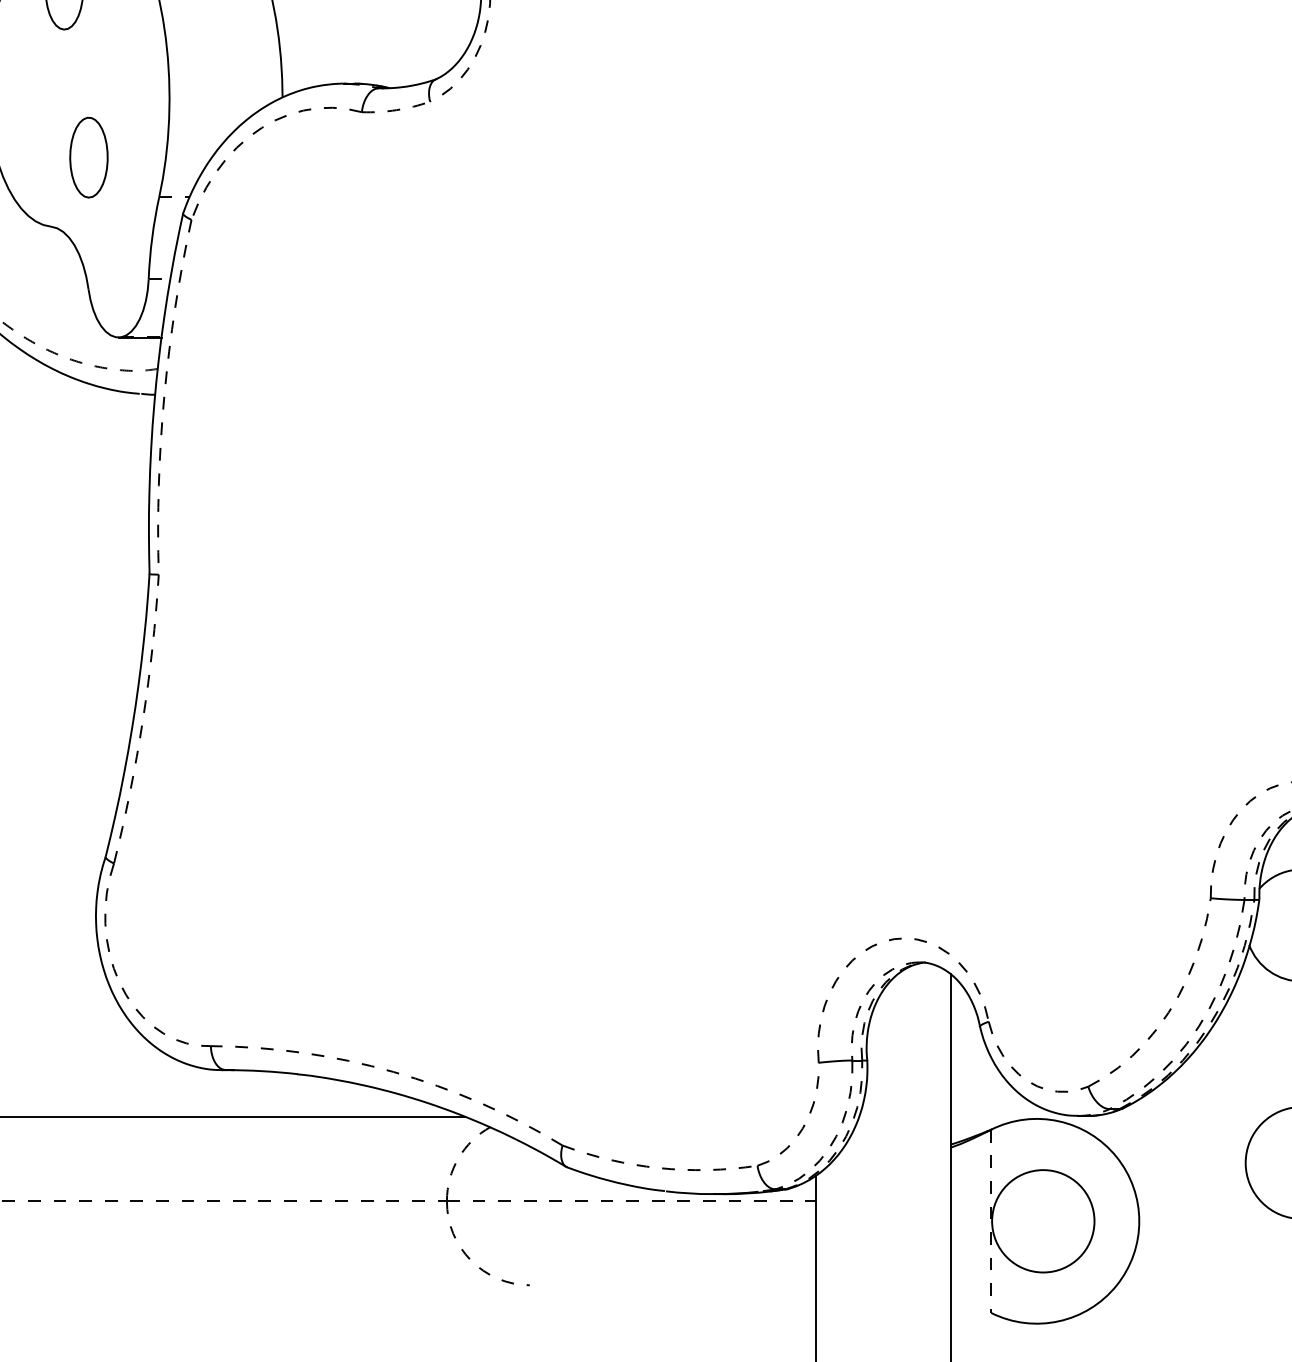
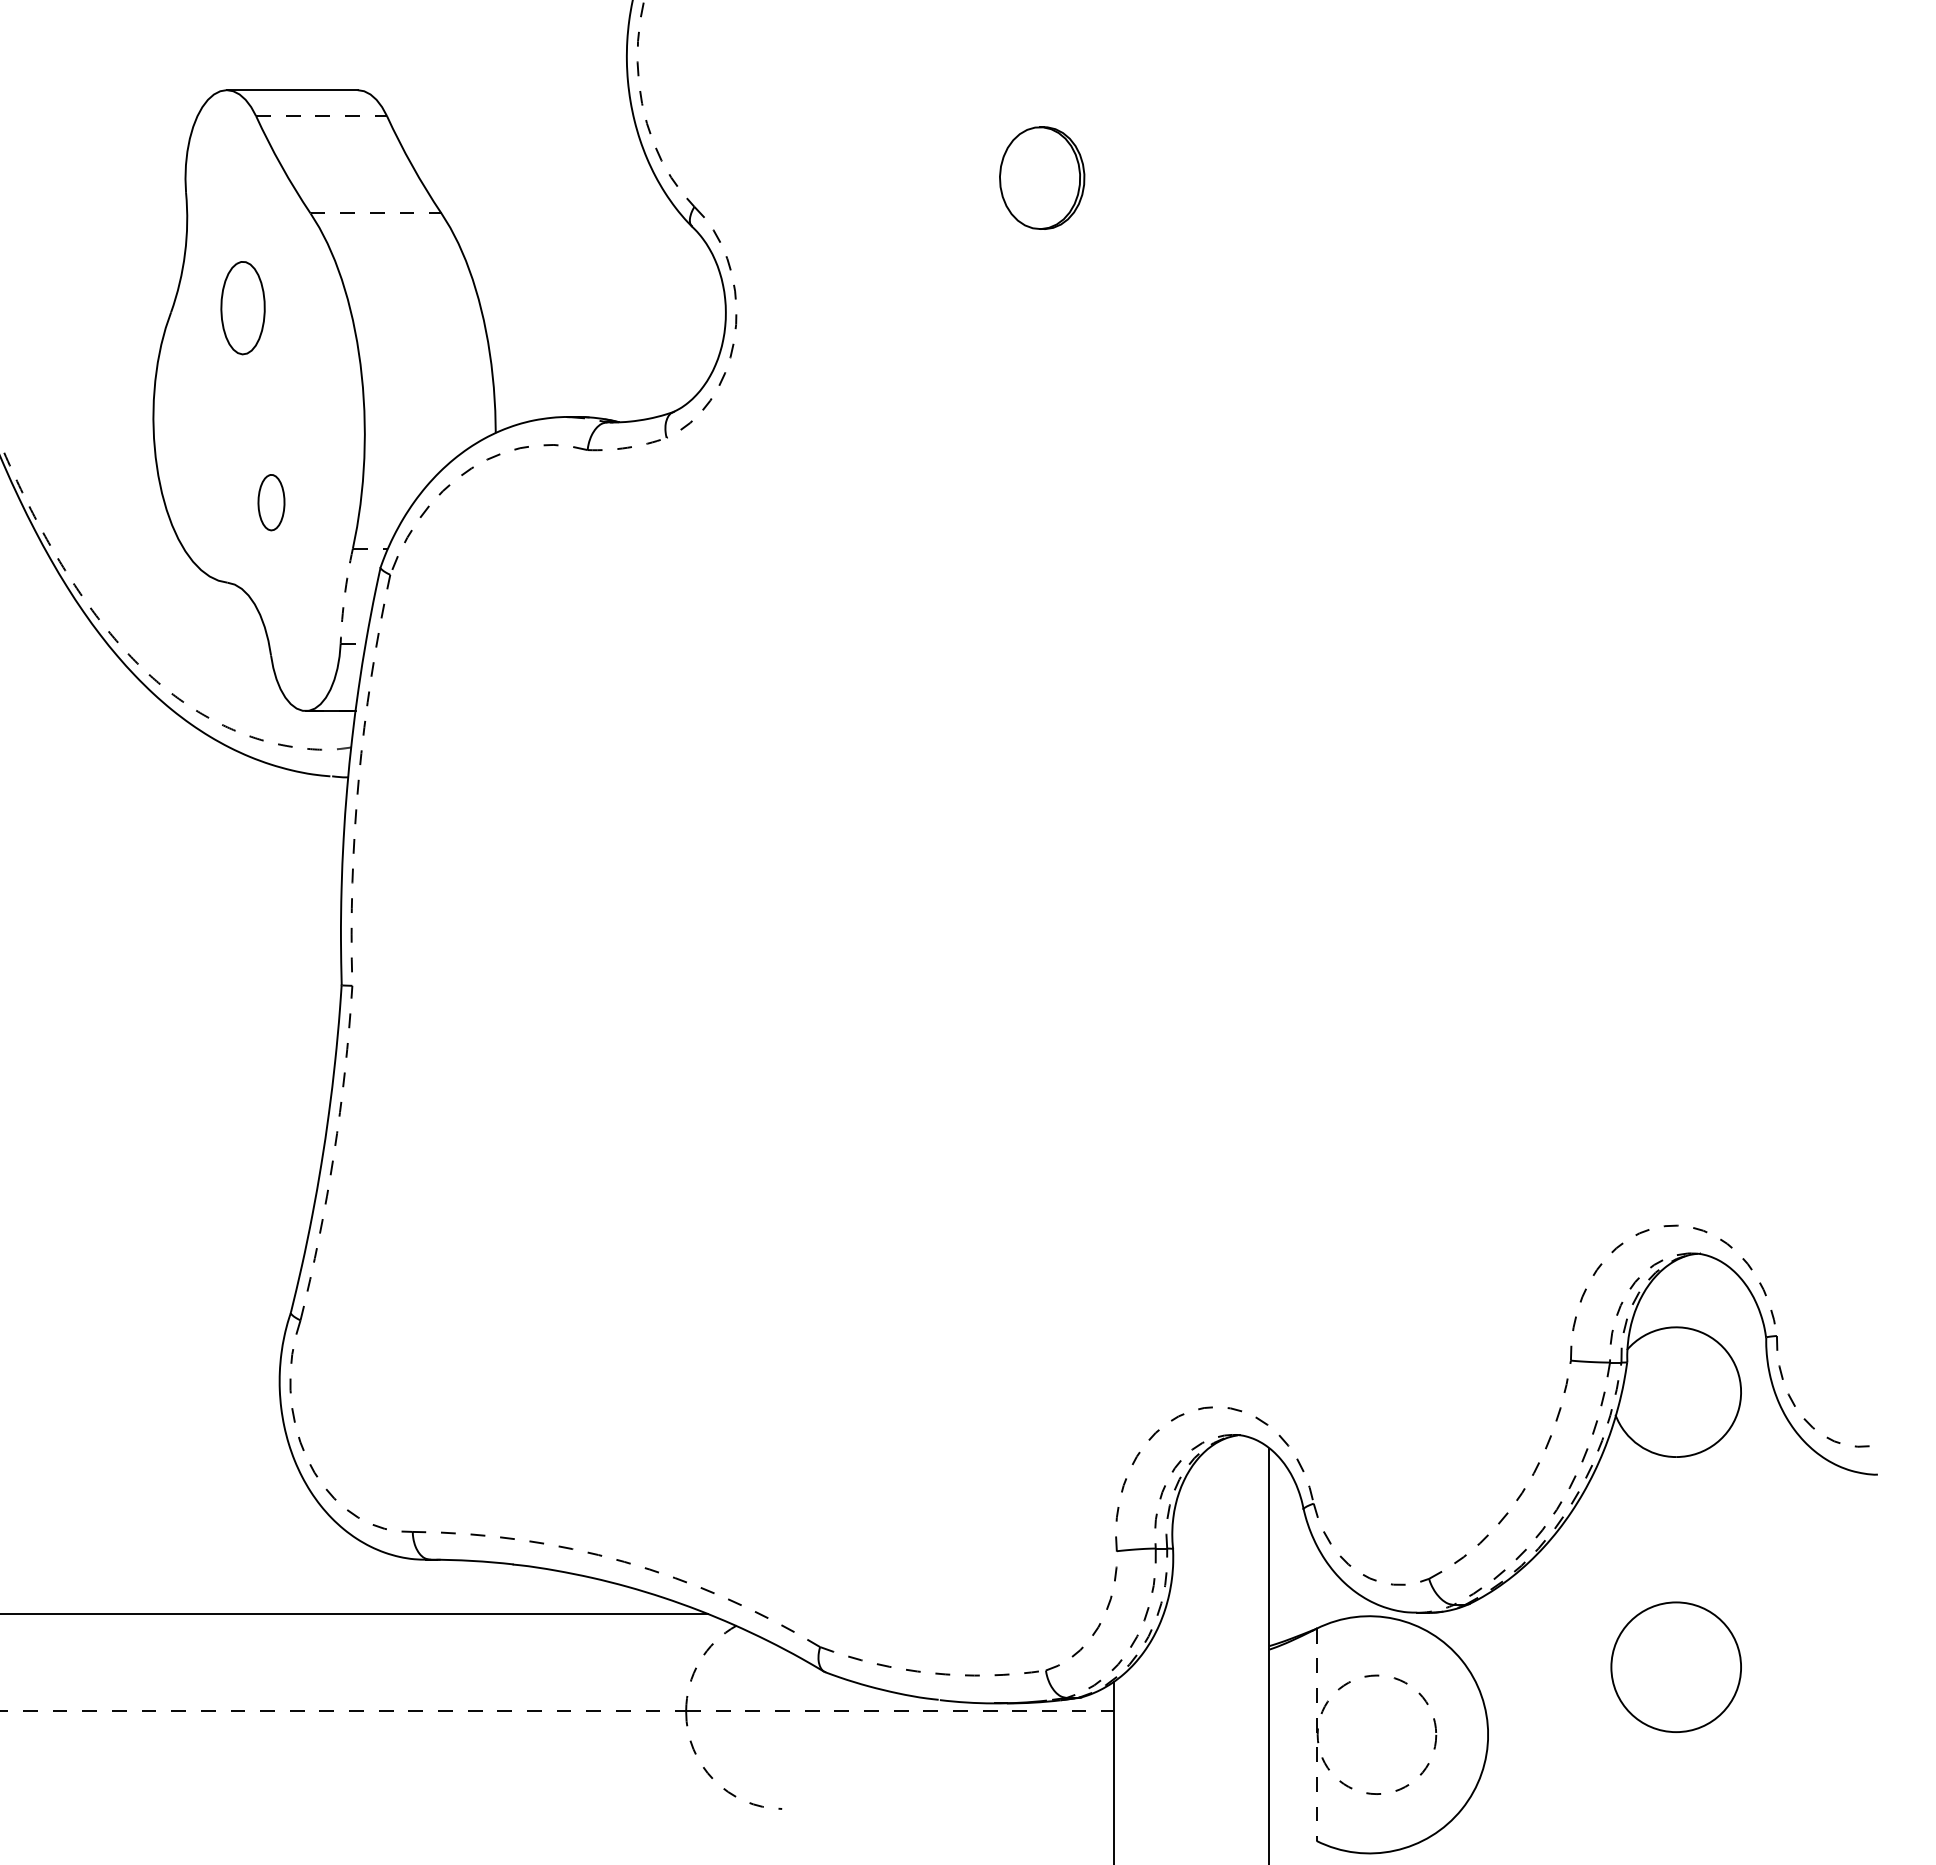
part: (88, 157) -> (271, 502), size x0.6
arc: (151, 237) -> (344, 595), solid -> dashed
circle: (1042, 1221) -> (1376, 1734), solid -> dashed

